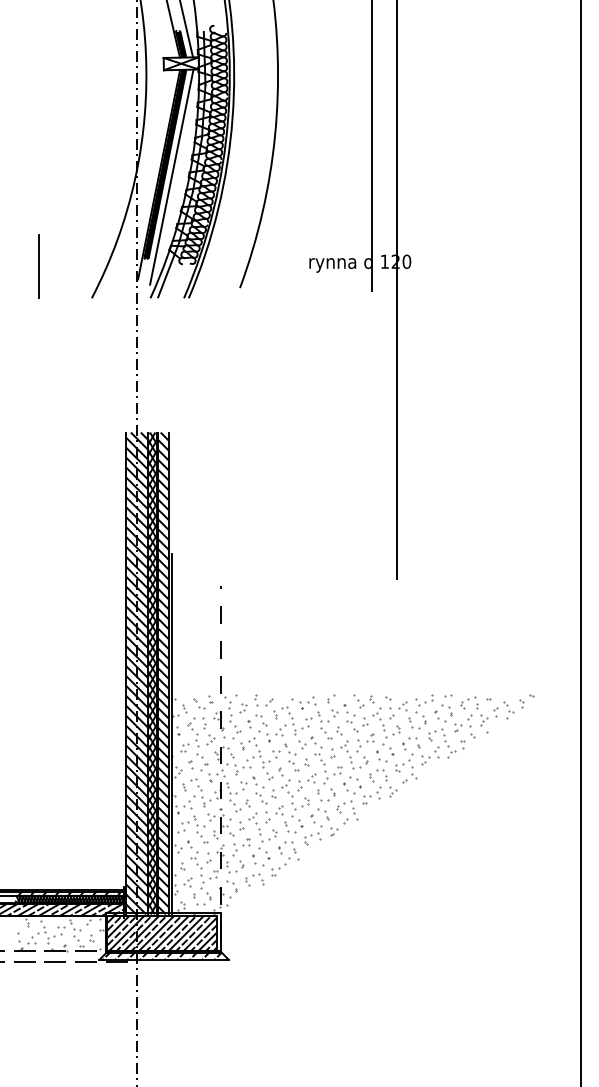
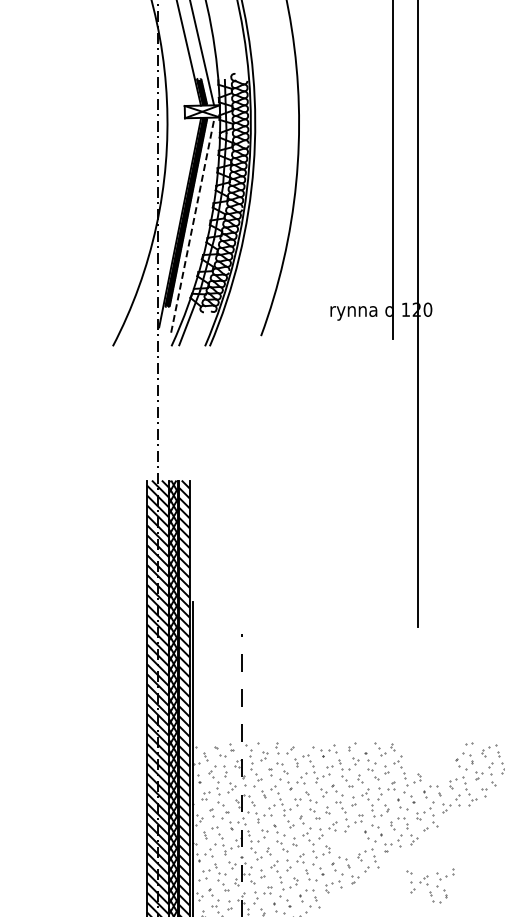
line: (171, 177) -> (192, 225), solid -> dashed
line: (38, 266) -> (59, 314), removed
part: (409, 711) -> (430, 885), moved
part: (326, 794) -> (347, 842), removed

